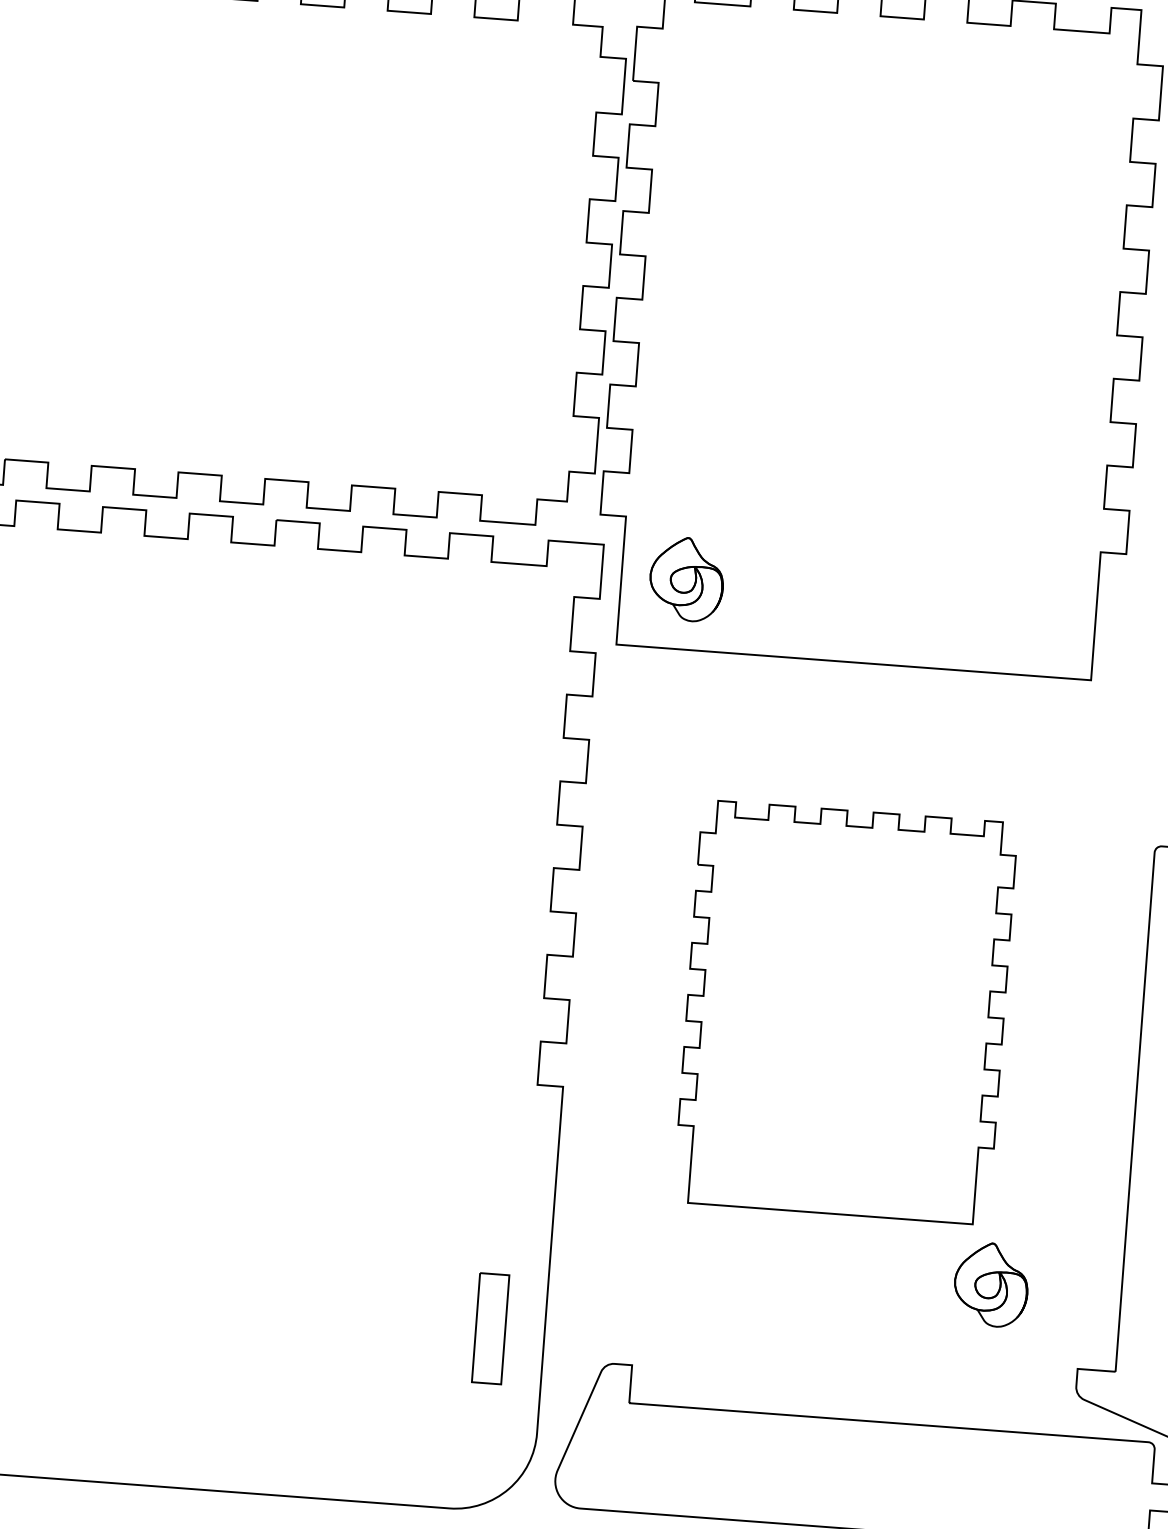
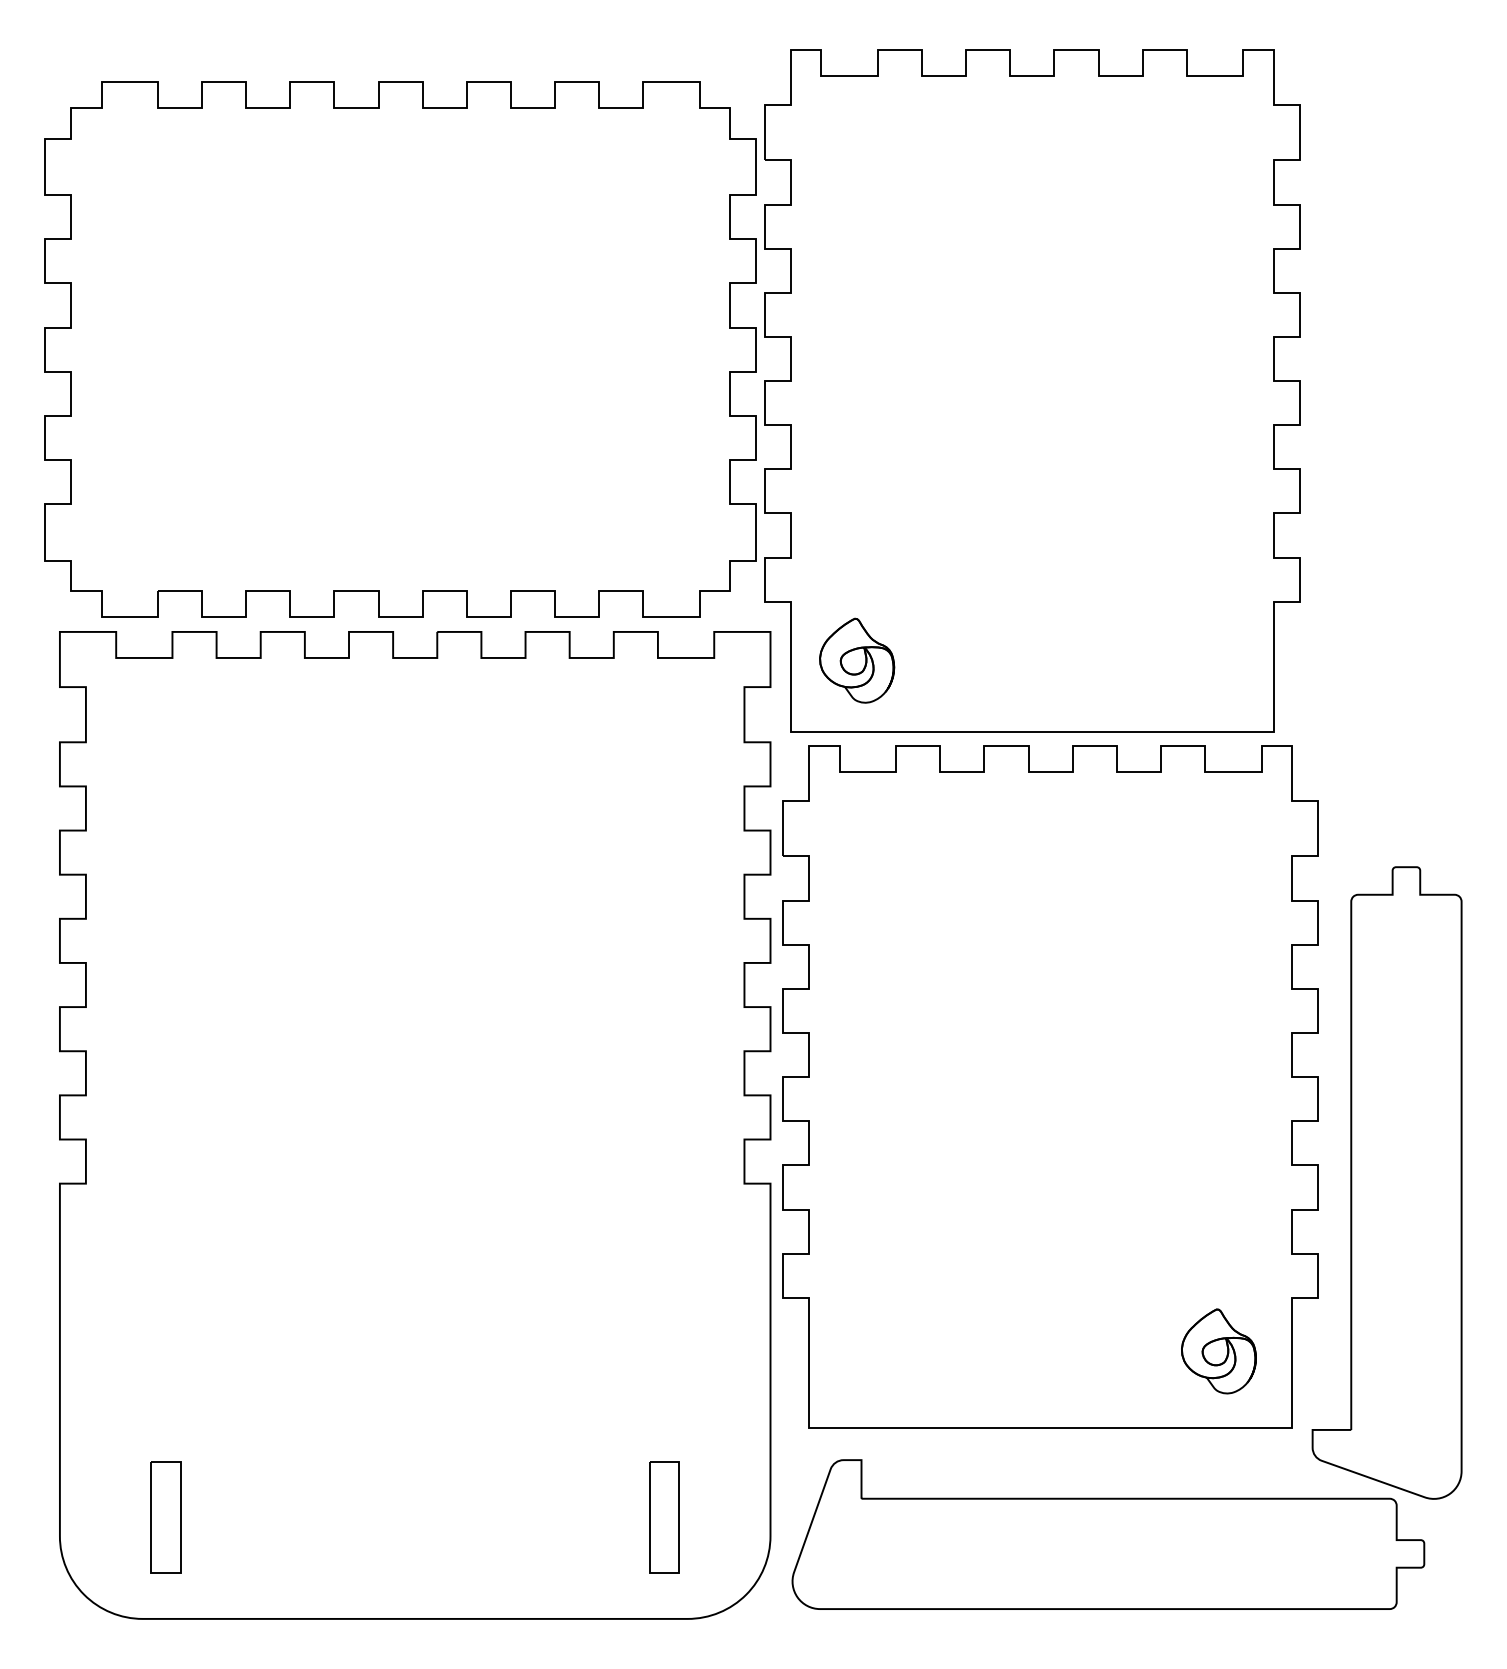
part: (845, 1012) -> (1050, 1086), size x1.67
part: (490, 1328) -> (664, 1517), moved

